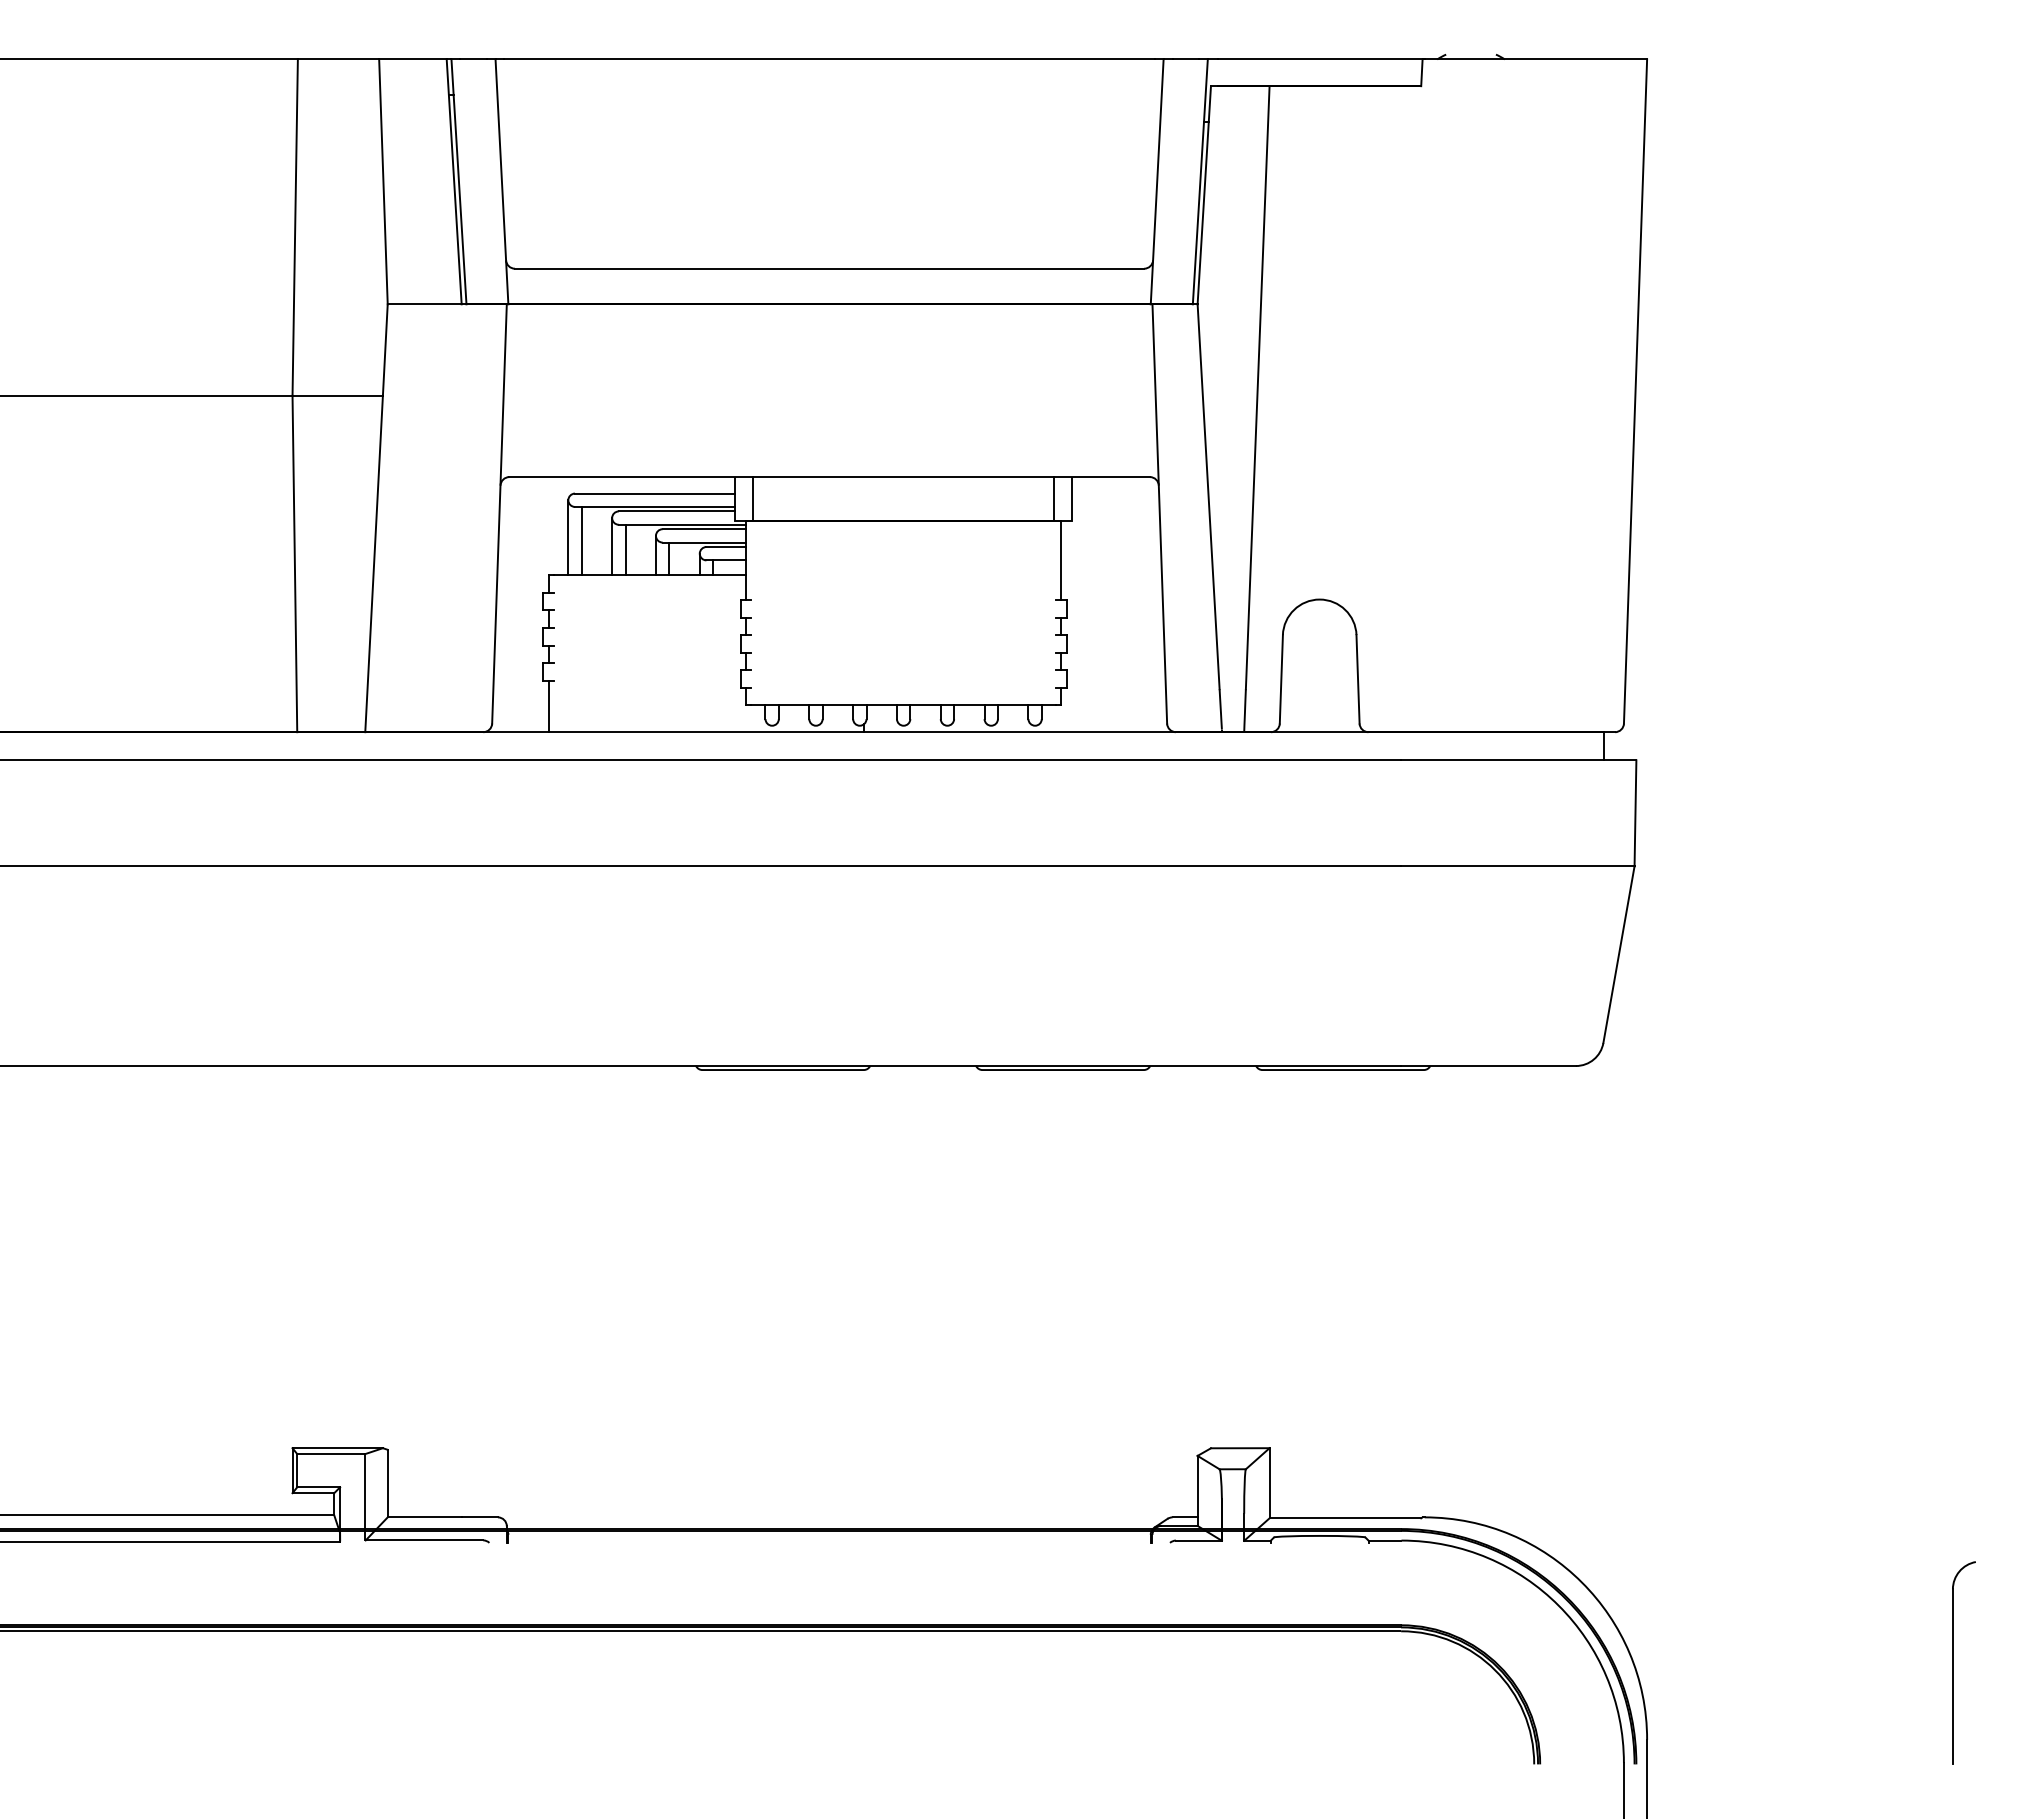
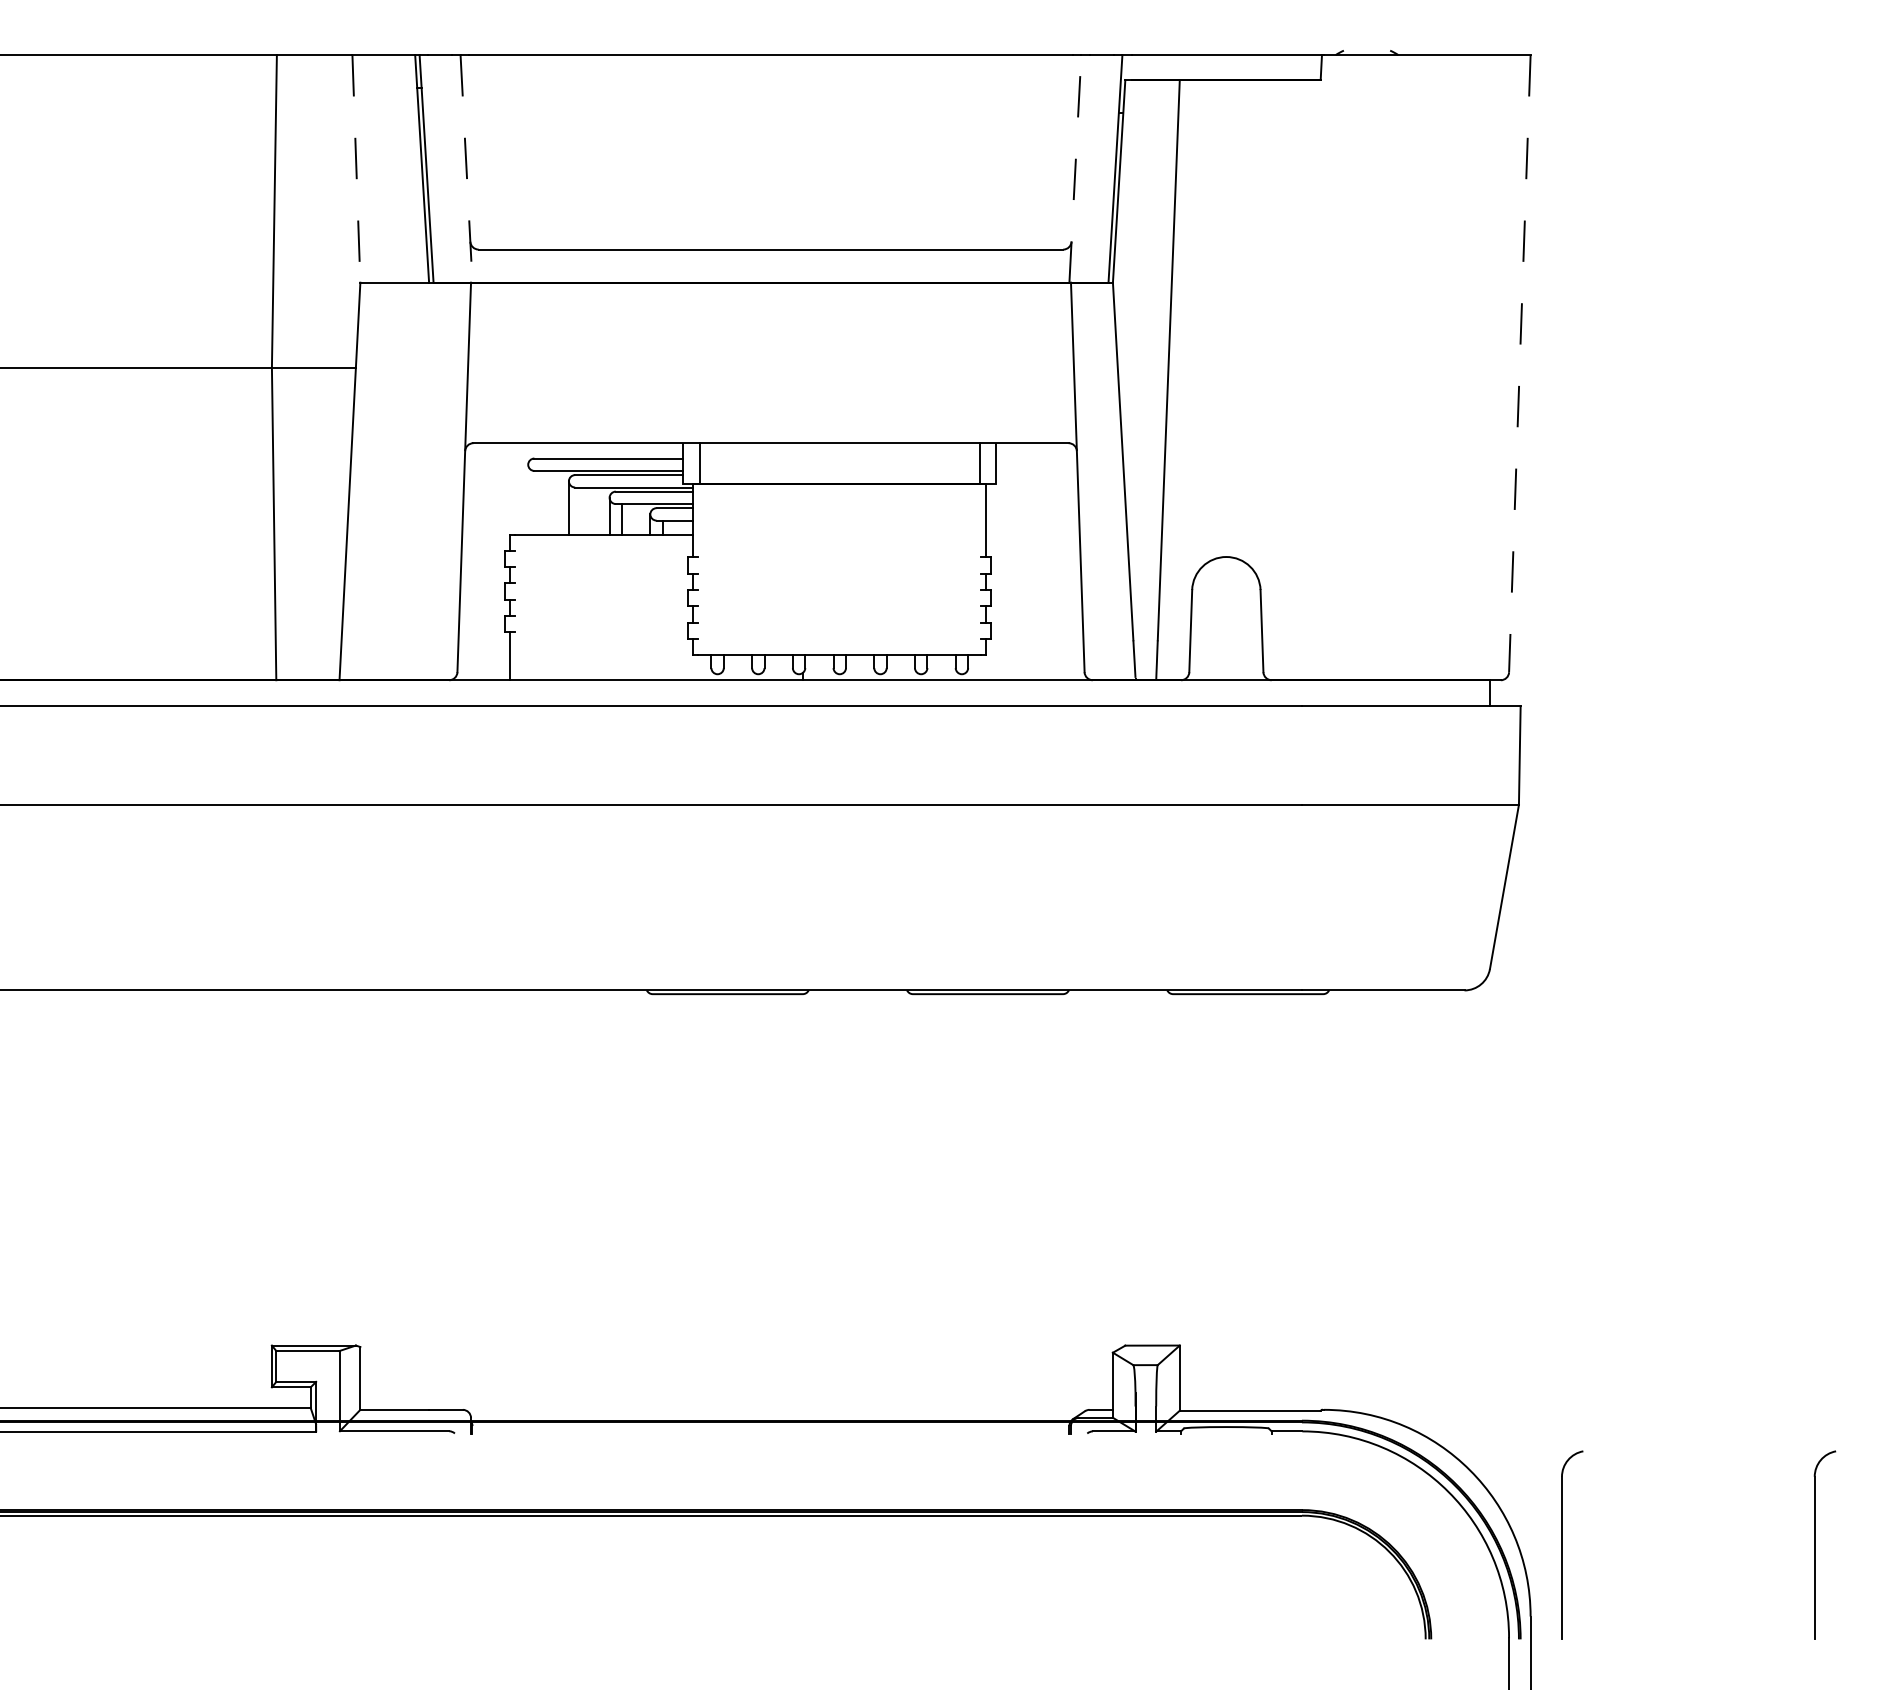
line: (383, 181) -> (356, 168), solid -> dashed
line: (501, 181) -> (466, 168), solid -> dashed
line: (1157, 181) -> (1075, 168), solid -> dashed
line: (1635, 392) -> (1519, 364), solid -> dashed
line: (568, 537) -> (528, 499), removed
line: (581, 540) -> (540, 502), removed
line: (625, 549) -> (581, 510), removed
part: (1681, 1662) -> (1562, 1544), added

